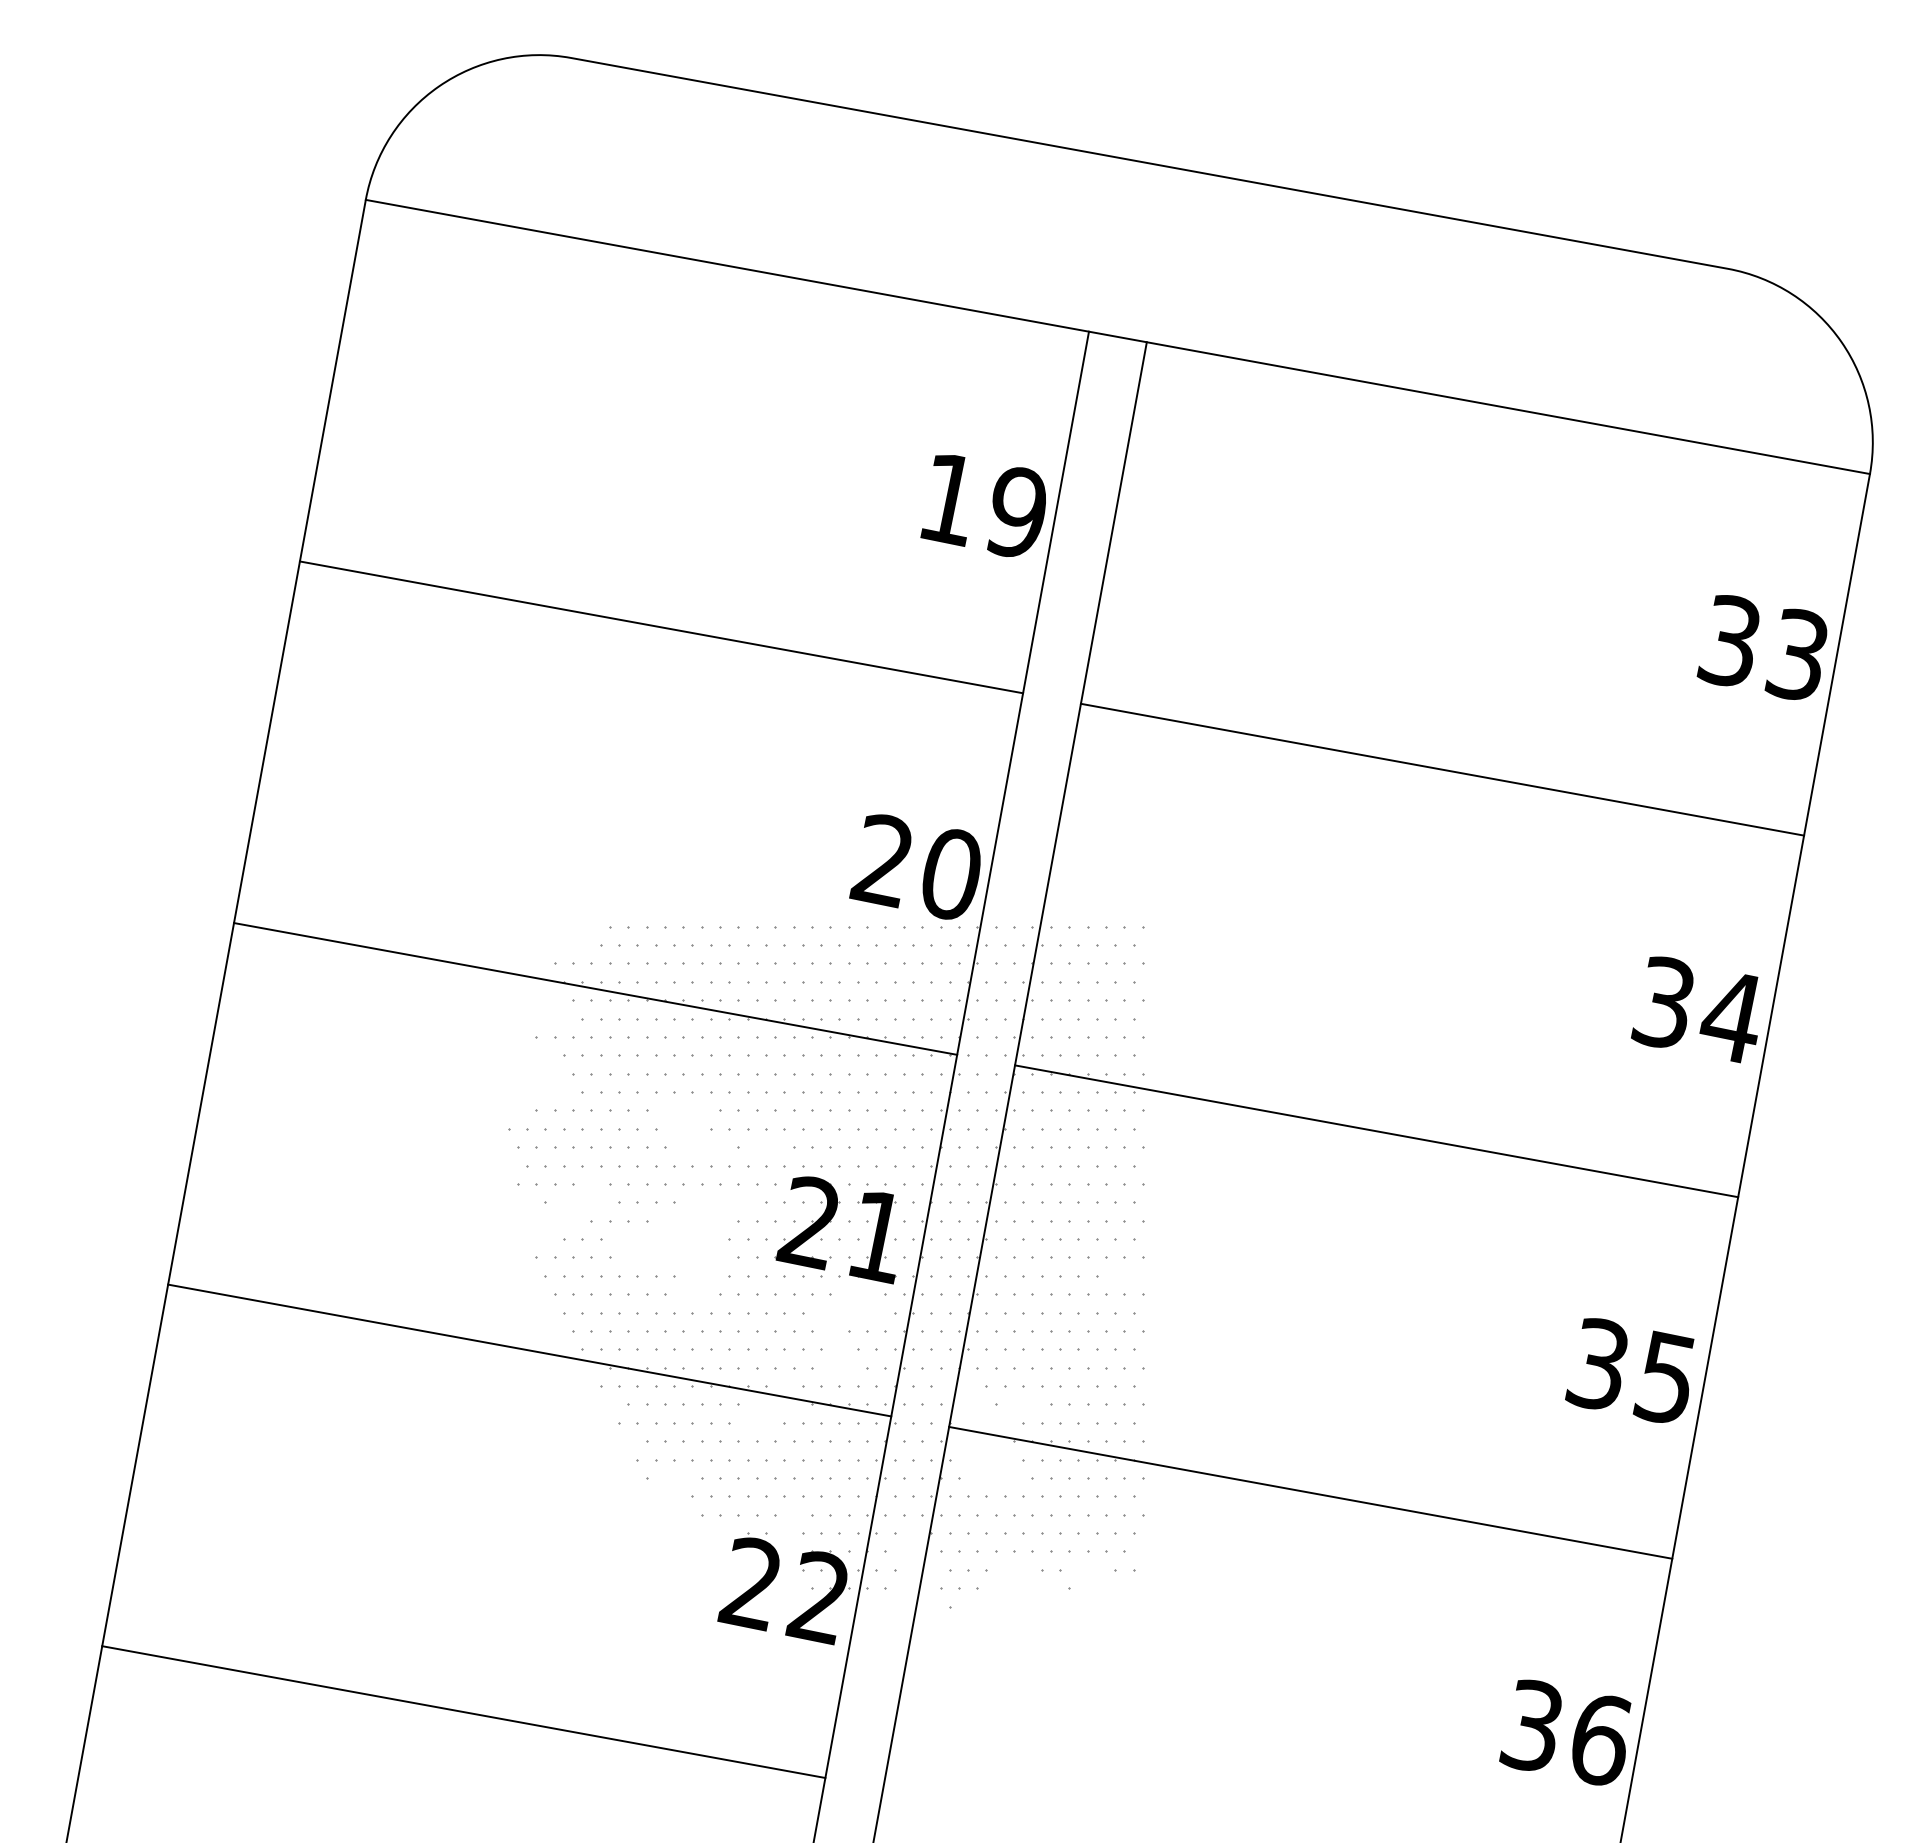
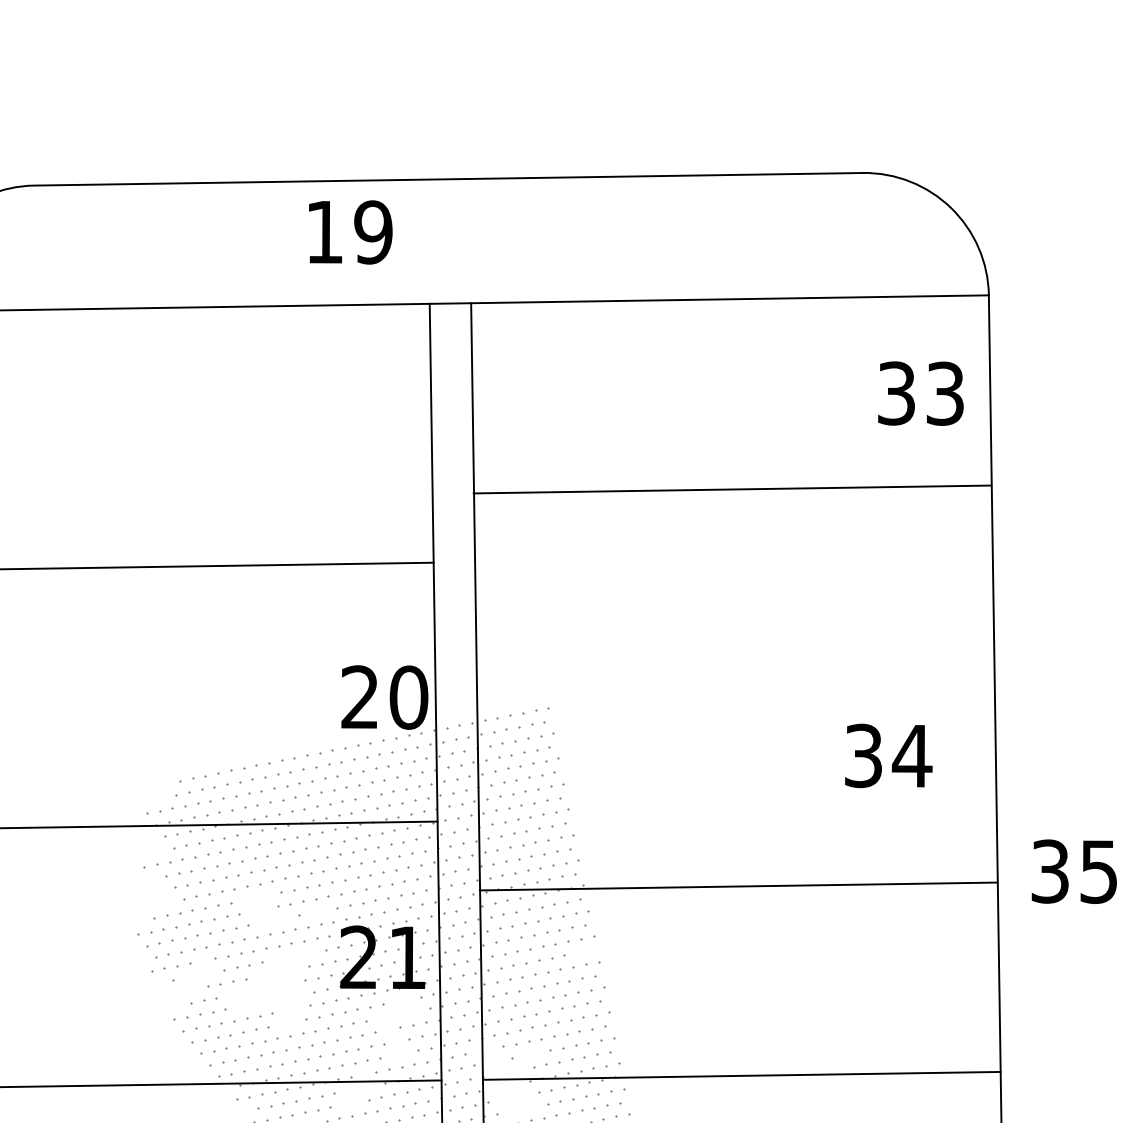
text: (982, 505) -> (348, 232), moved
text: (1761, 647) -> (918, 393), moved
line: (1442, 769) -> (732, 489), moved
text: (1694, 1009) -> (885, 756), moved
line: (1376, 1131) -> (738, 886), moved
text: (1629, 1370) -> (1072, 871), moved

